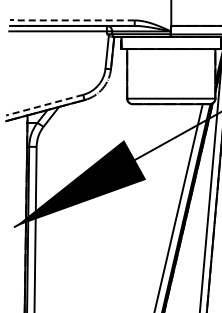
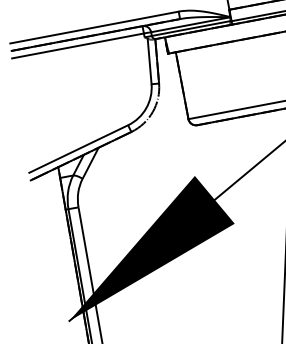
line: (71, 20) -> (93, 27), dashed -> solid
line: (44, 105) -> (78, 149), dashed -> solid

